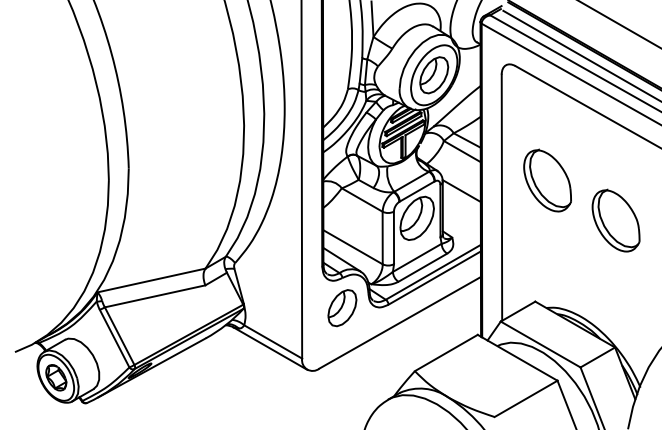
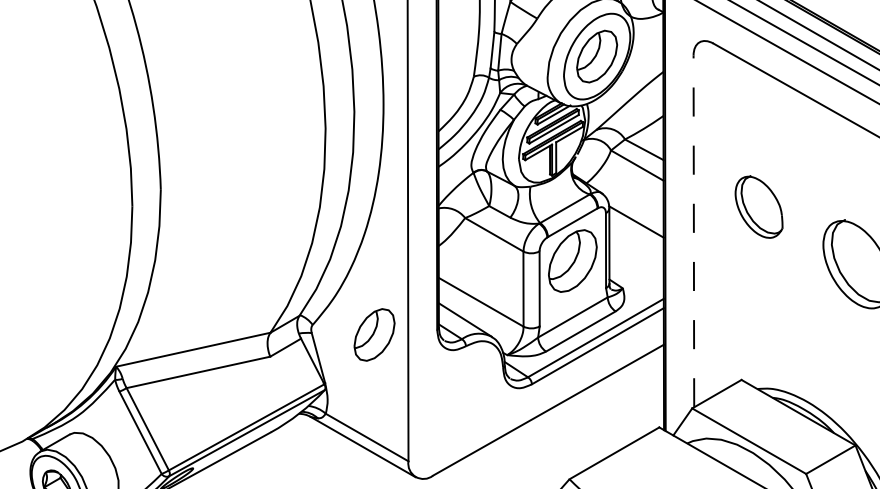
part: (547, 180) -> (758, 206), size x0.7
line: (501, 197) -> (693, 231), solid -> dashed
part: (342, 308) -> (374, 335), moved

